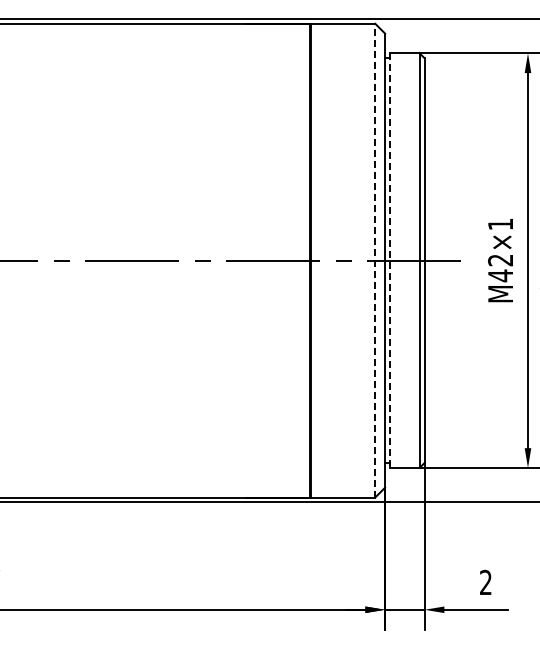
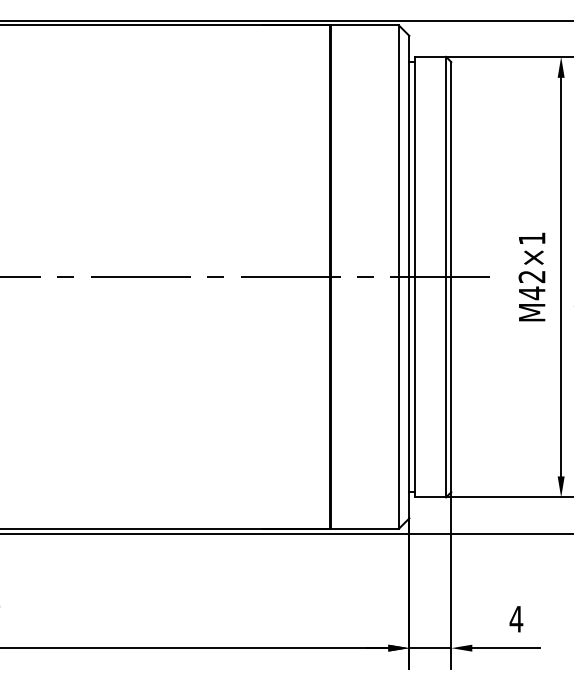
line: (375, 260) -> (399, 276), dashed -> solid
line: (390, 261) -> (415, 278), dashed -> solid
text: (485, 581) -> (516, 618), 2 -> 4

